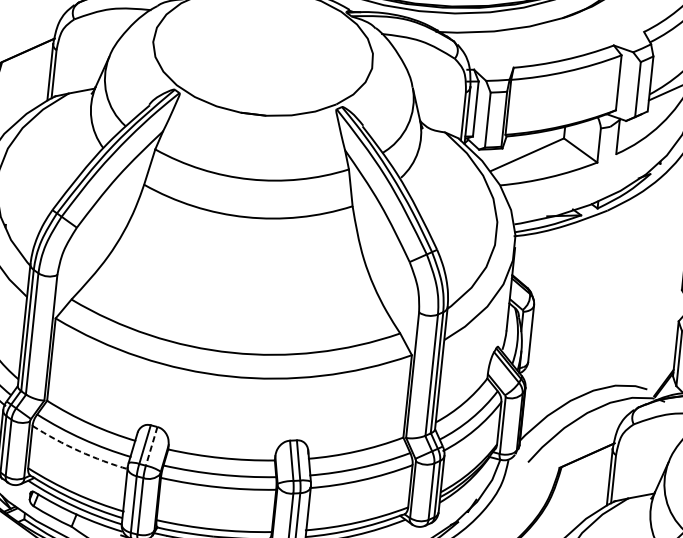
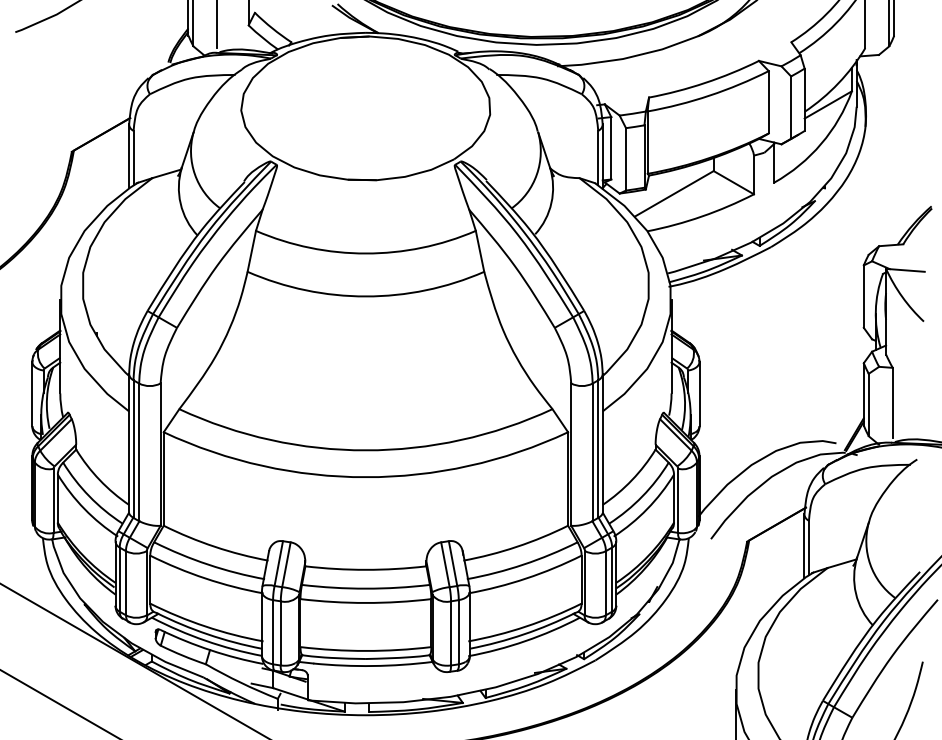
line: (151, 446) -> (286, 564), dashed -> solid
arc: (79, 451) -> (205, 578), dashed -> solid

